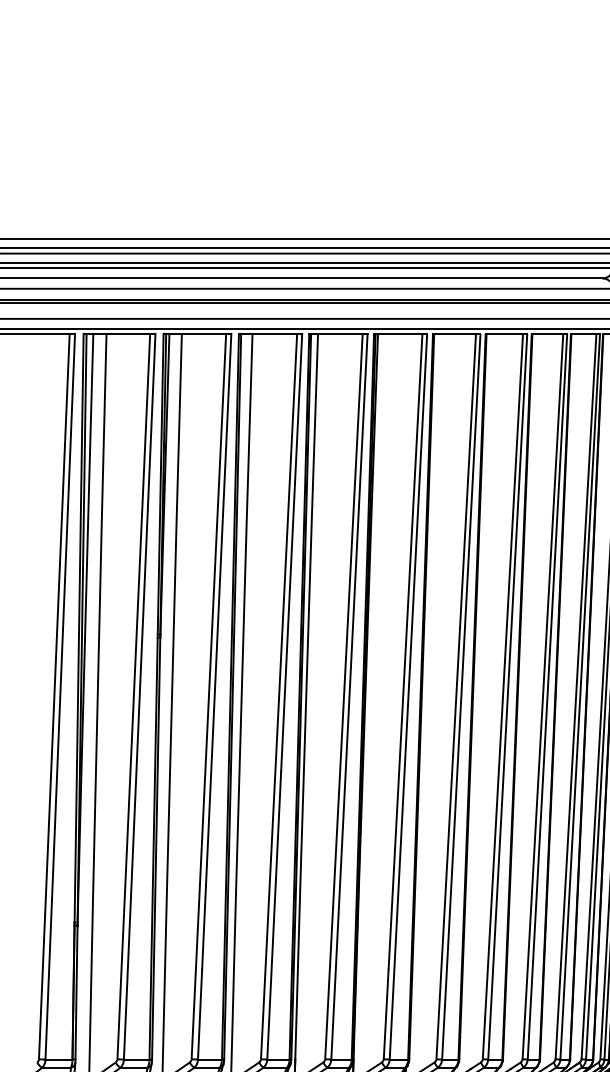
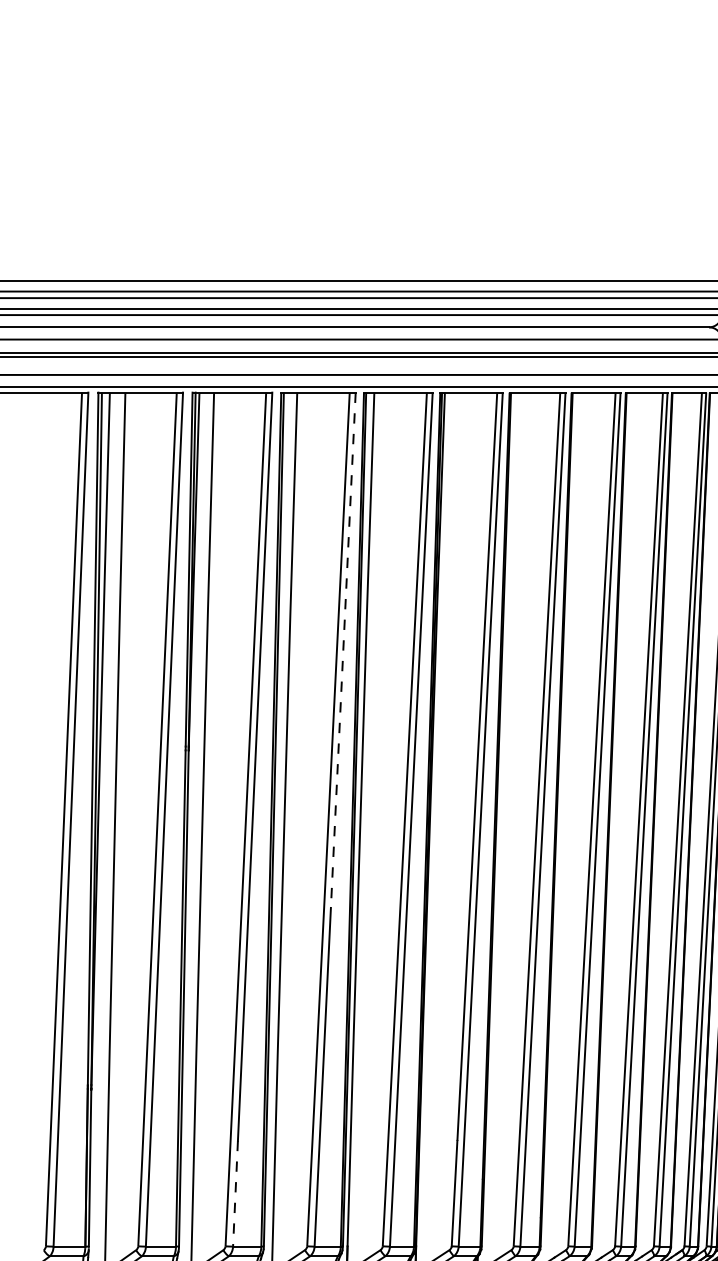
line: (291, 552) -> (343, 650), solid -> dashed
line: (200, 1014) -> (235, 1193), solid -> dashed

